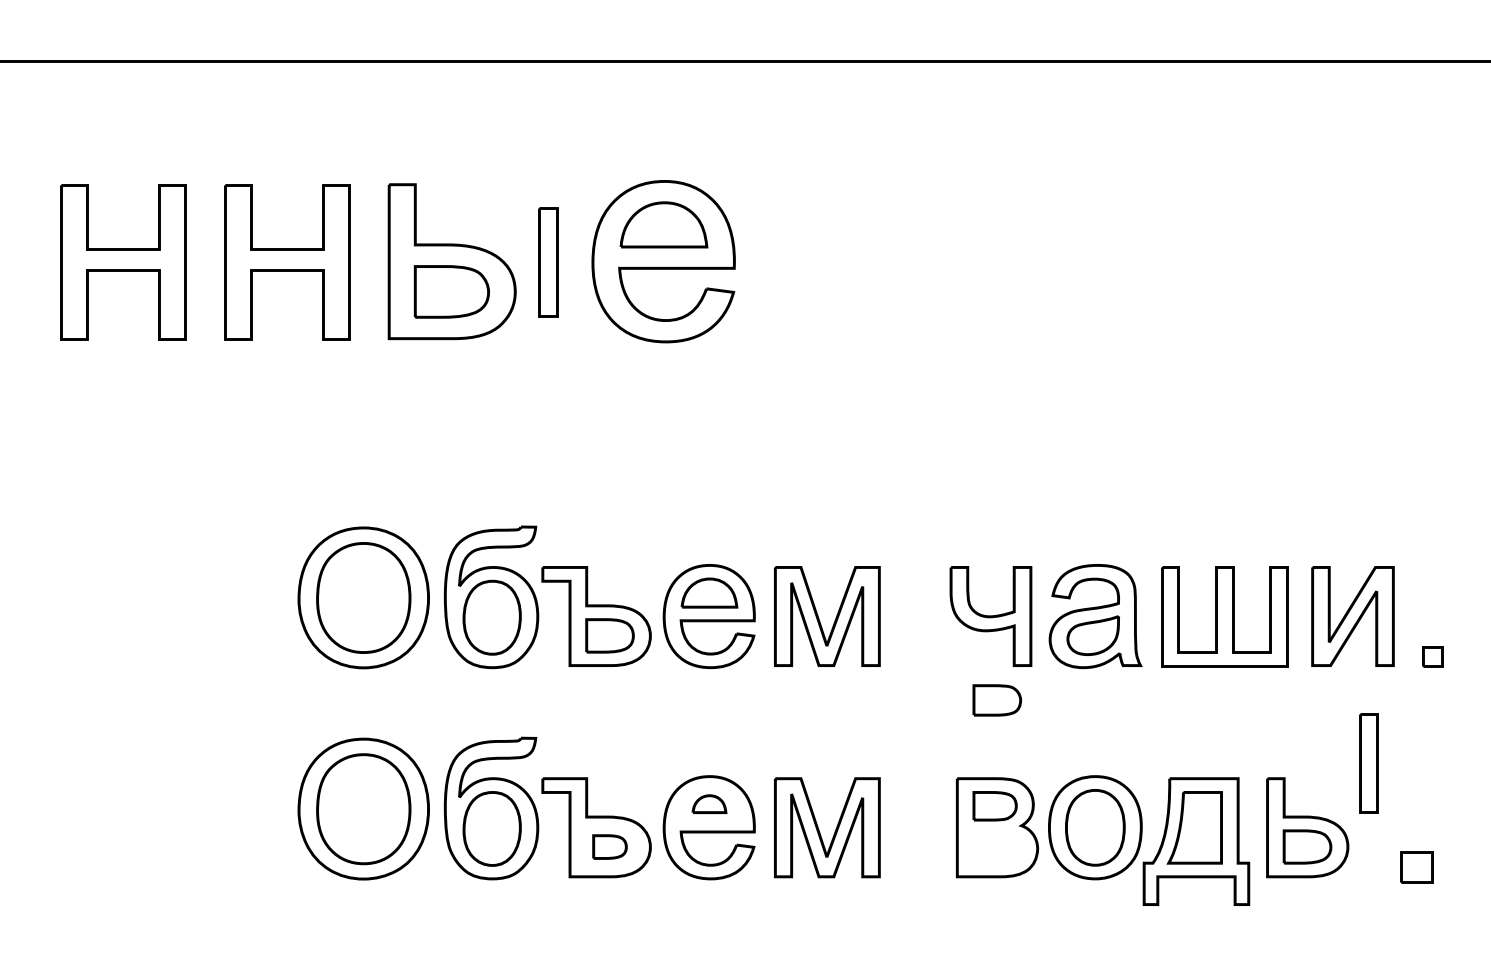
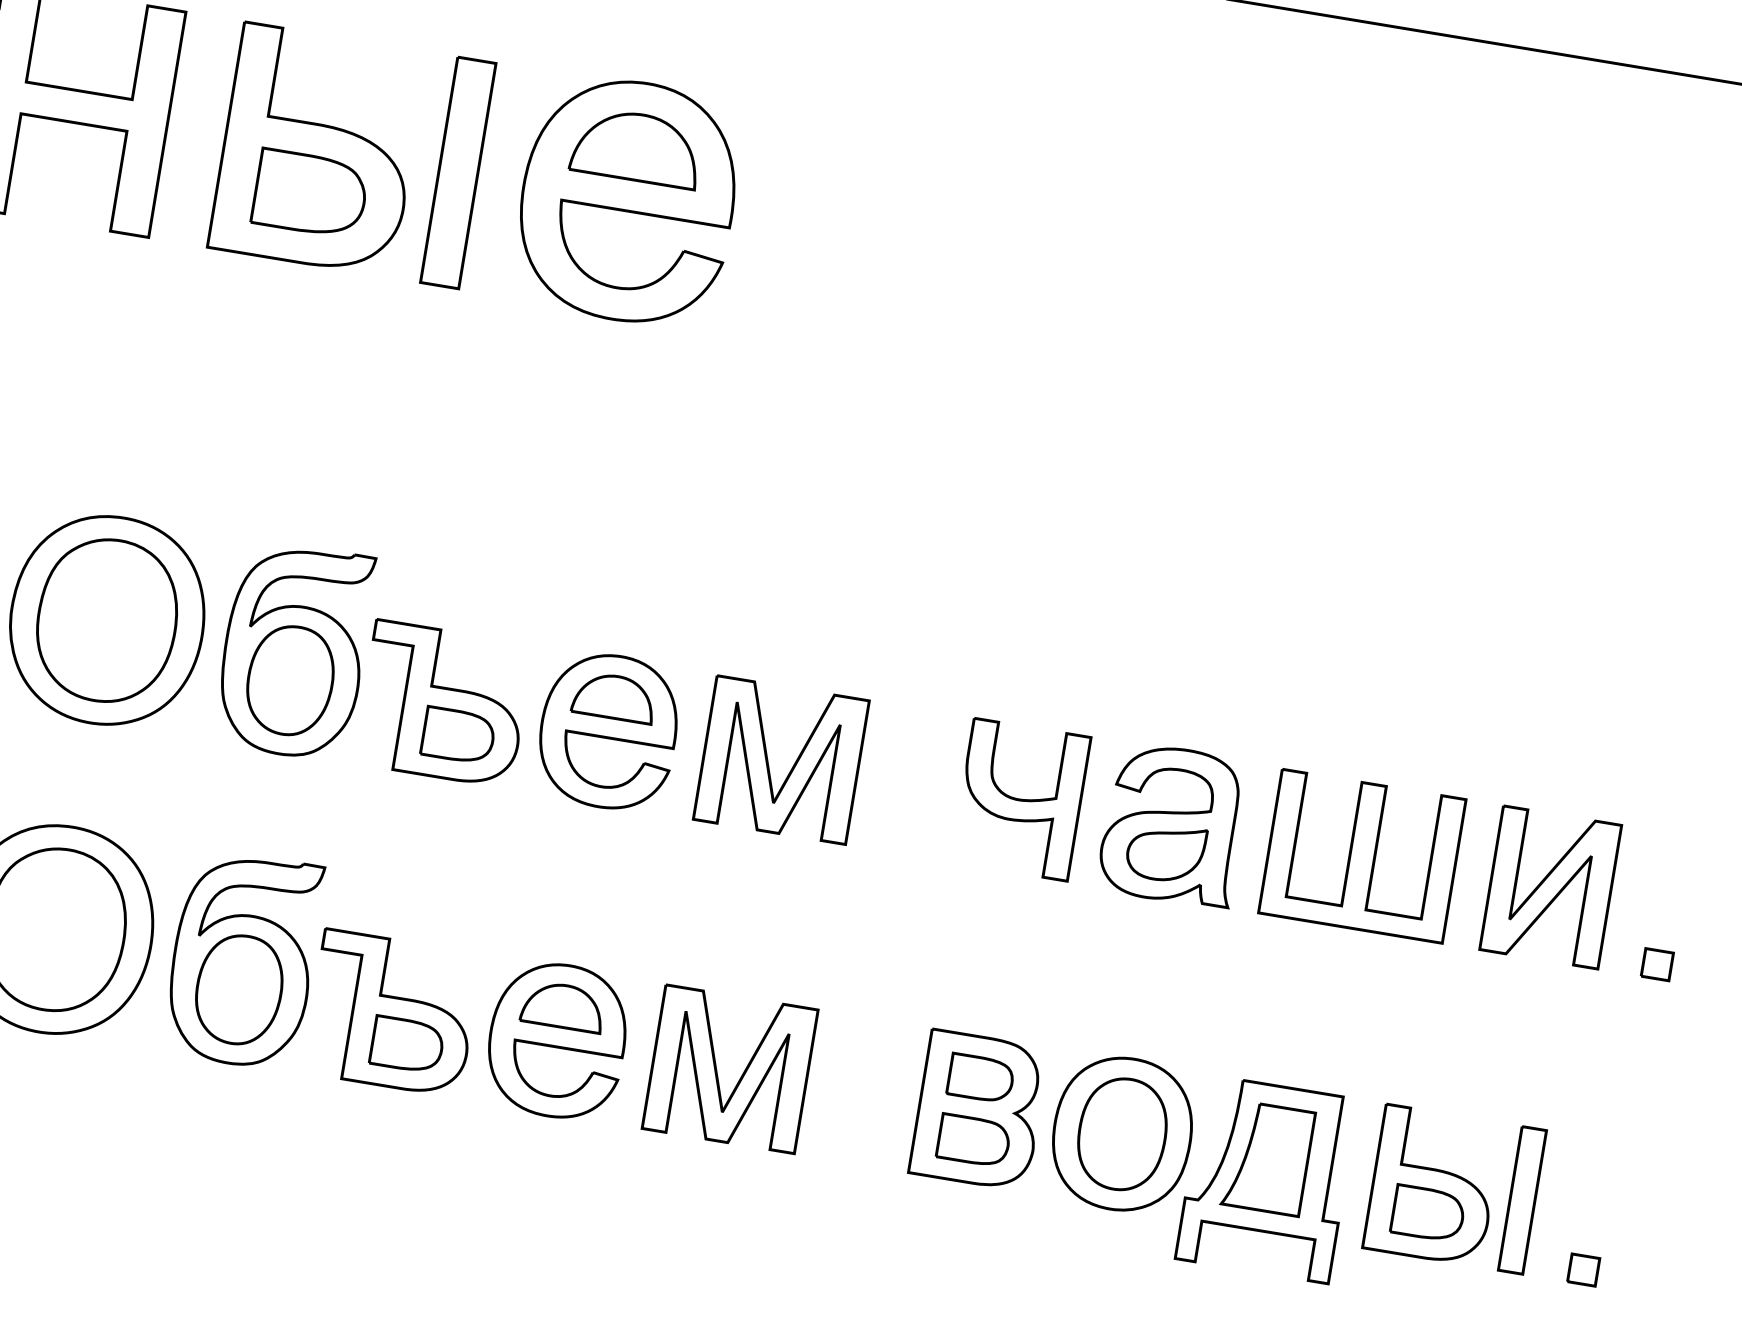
part: (548, 262) -> (458, 174), size x1.43
part: (997, 700) -> (974, 1140), moved
part: (1368, 763) -> (1522, 1201), moved
part: (709, 803) -> (563, 1005), size x1.67
part: (609, 846) -> (406, 1043), size x1.43
part: (1417, 867) -> (1584, 1270), size x0.62

